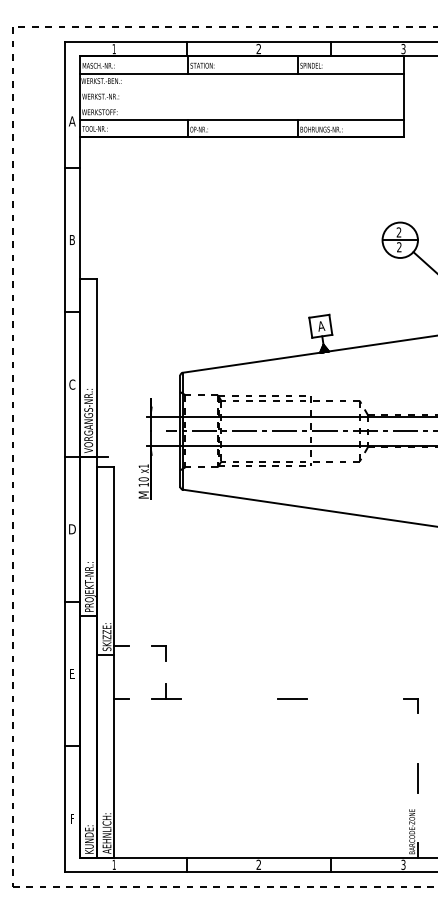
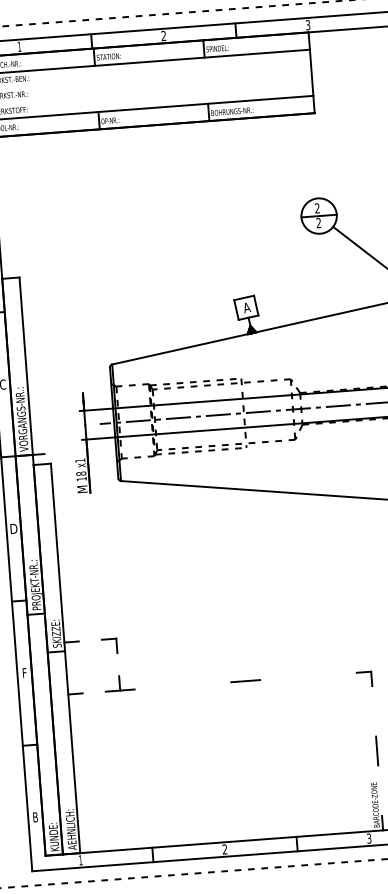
text: (143, 479) -> (81, 473), 10 -> 18
text: (72, 673) -> (24, 672), E -> F
text: (72, 818) -> (35, 817), F -> B

